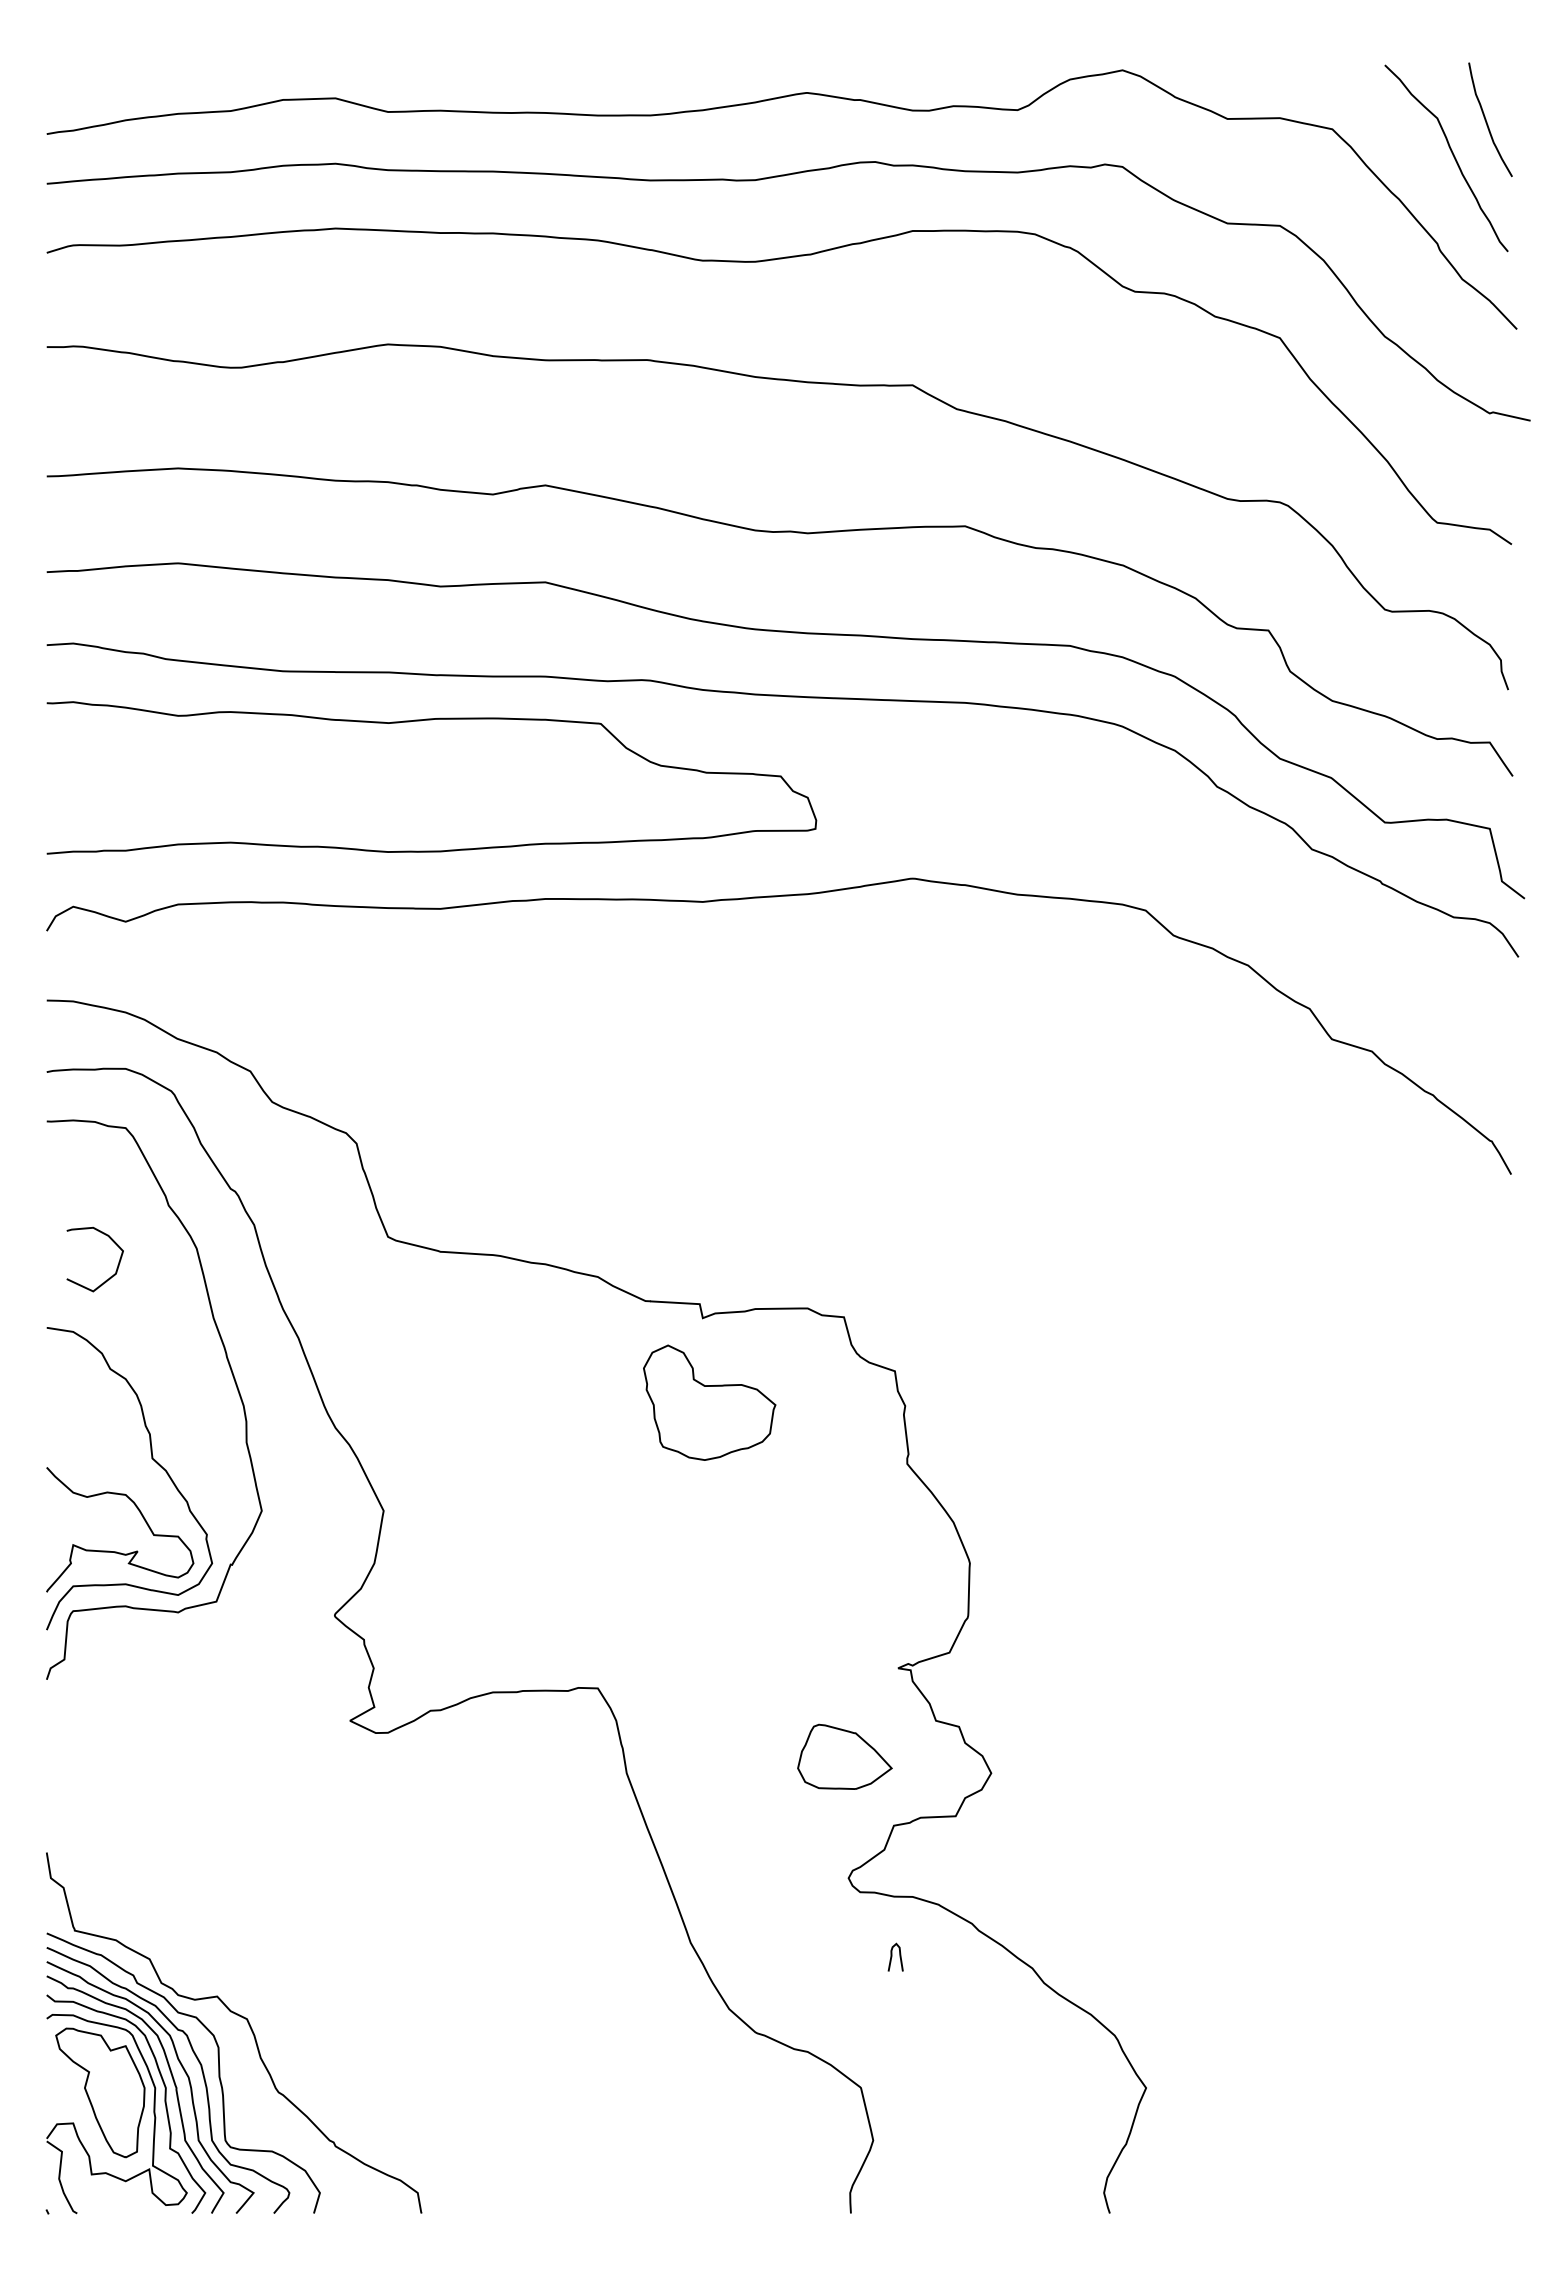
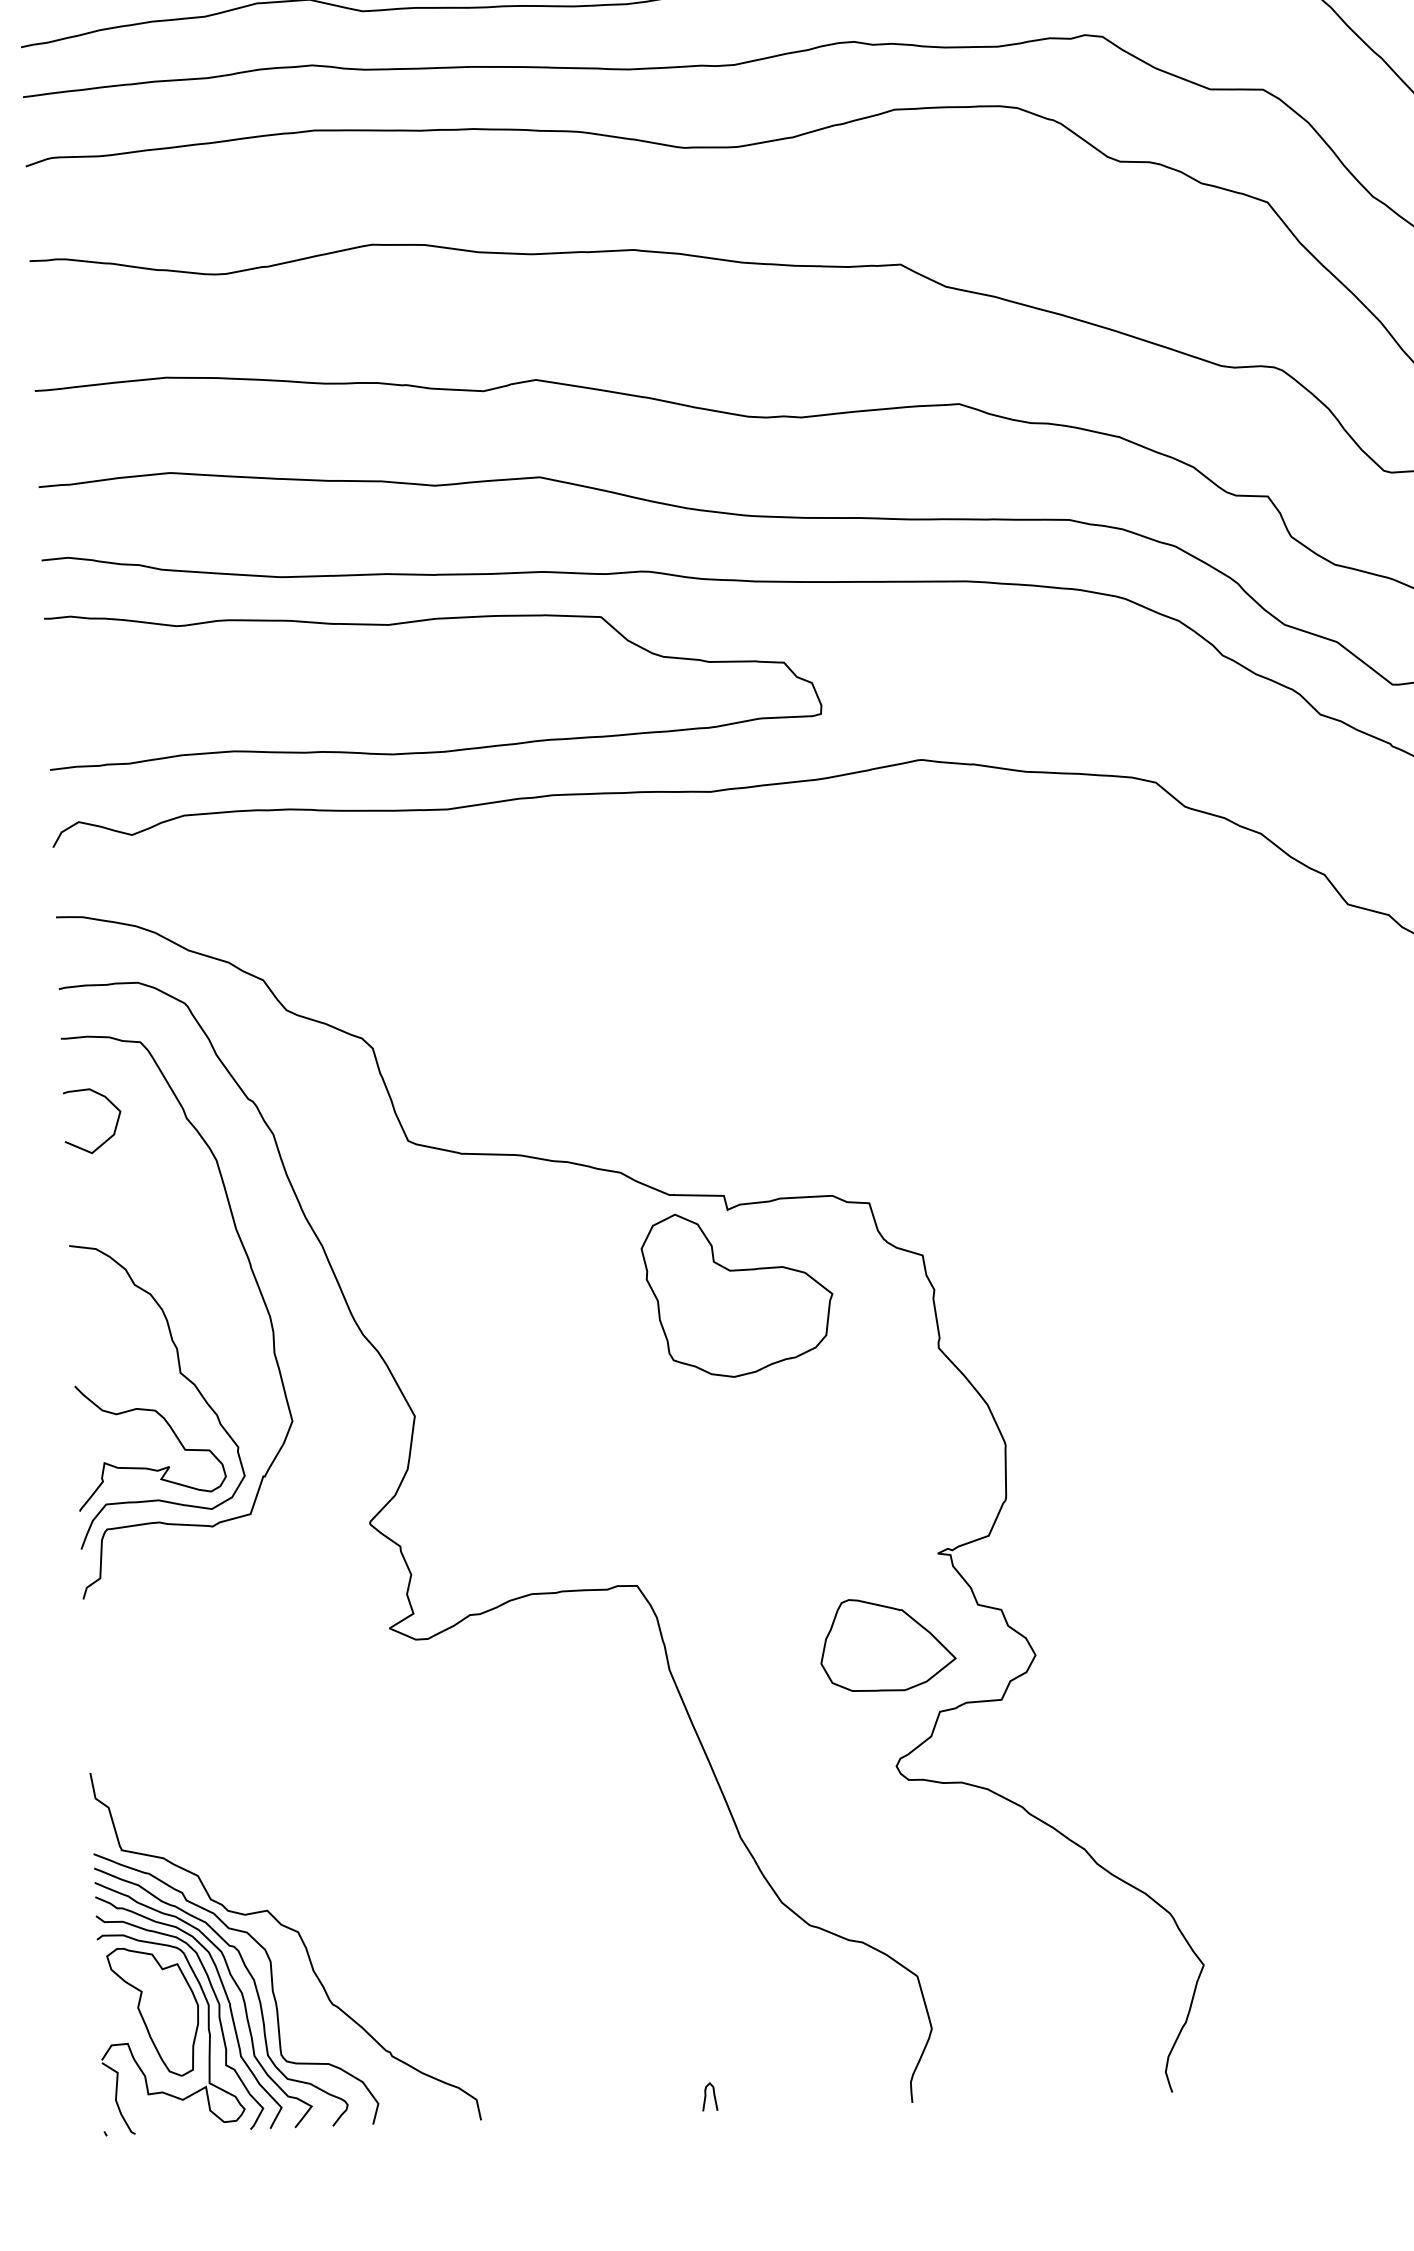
curve: (106, 1279) -> (104, 1140), moved
part: (709, 1402) -> (737, 1294), size x1.43
part: (844, 1756) -> (887, 1644), size x1.43
curve: (892, 1956) -> (706, 2096), moved

